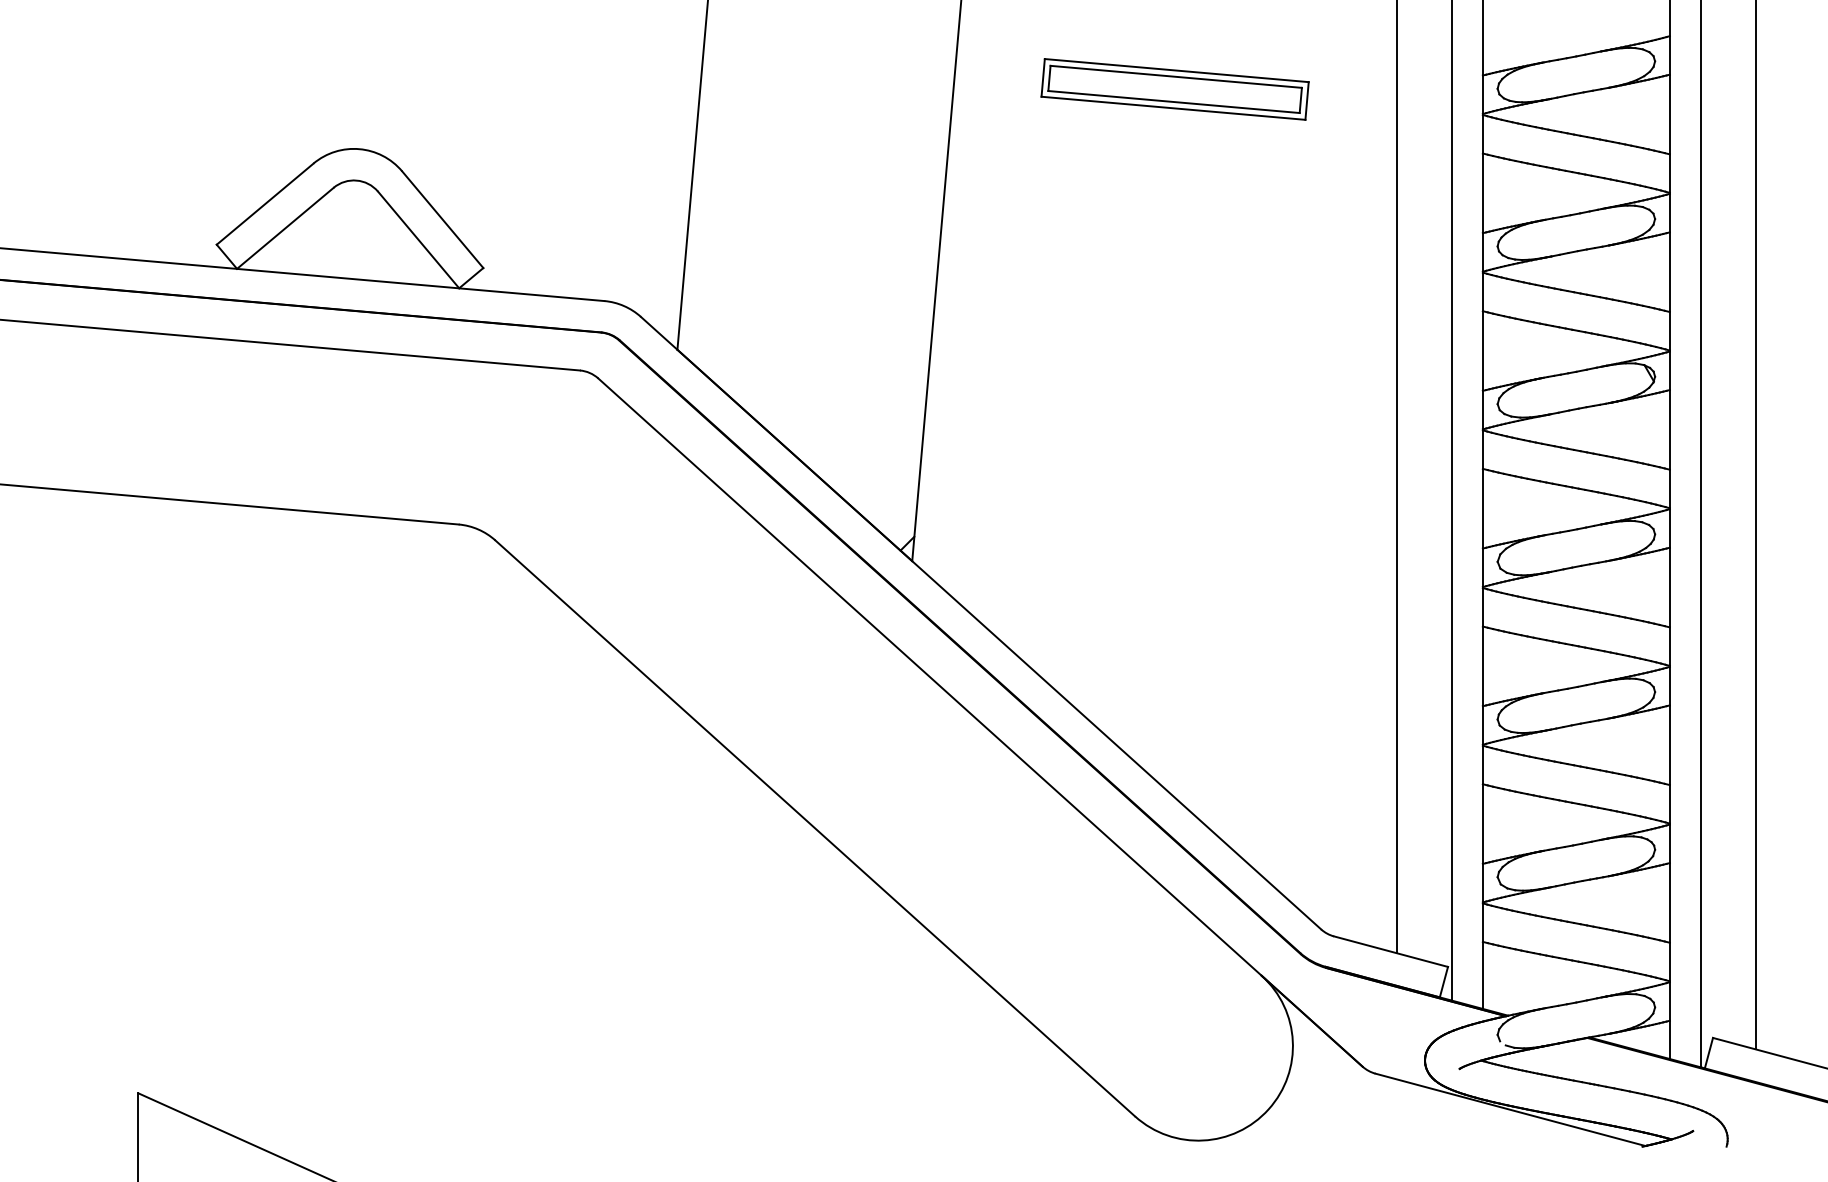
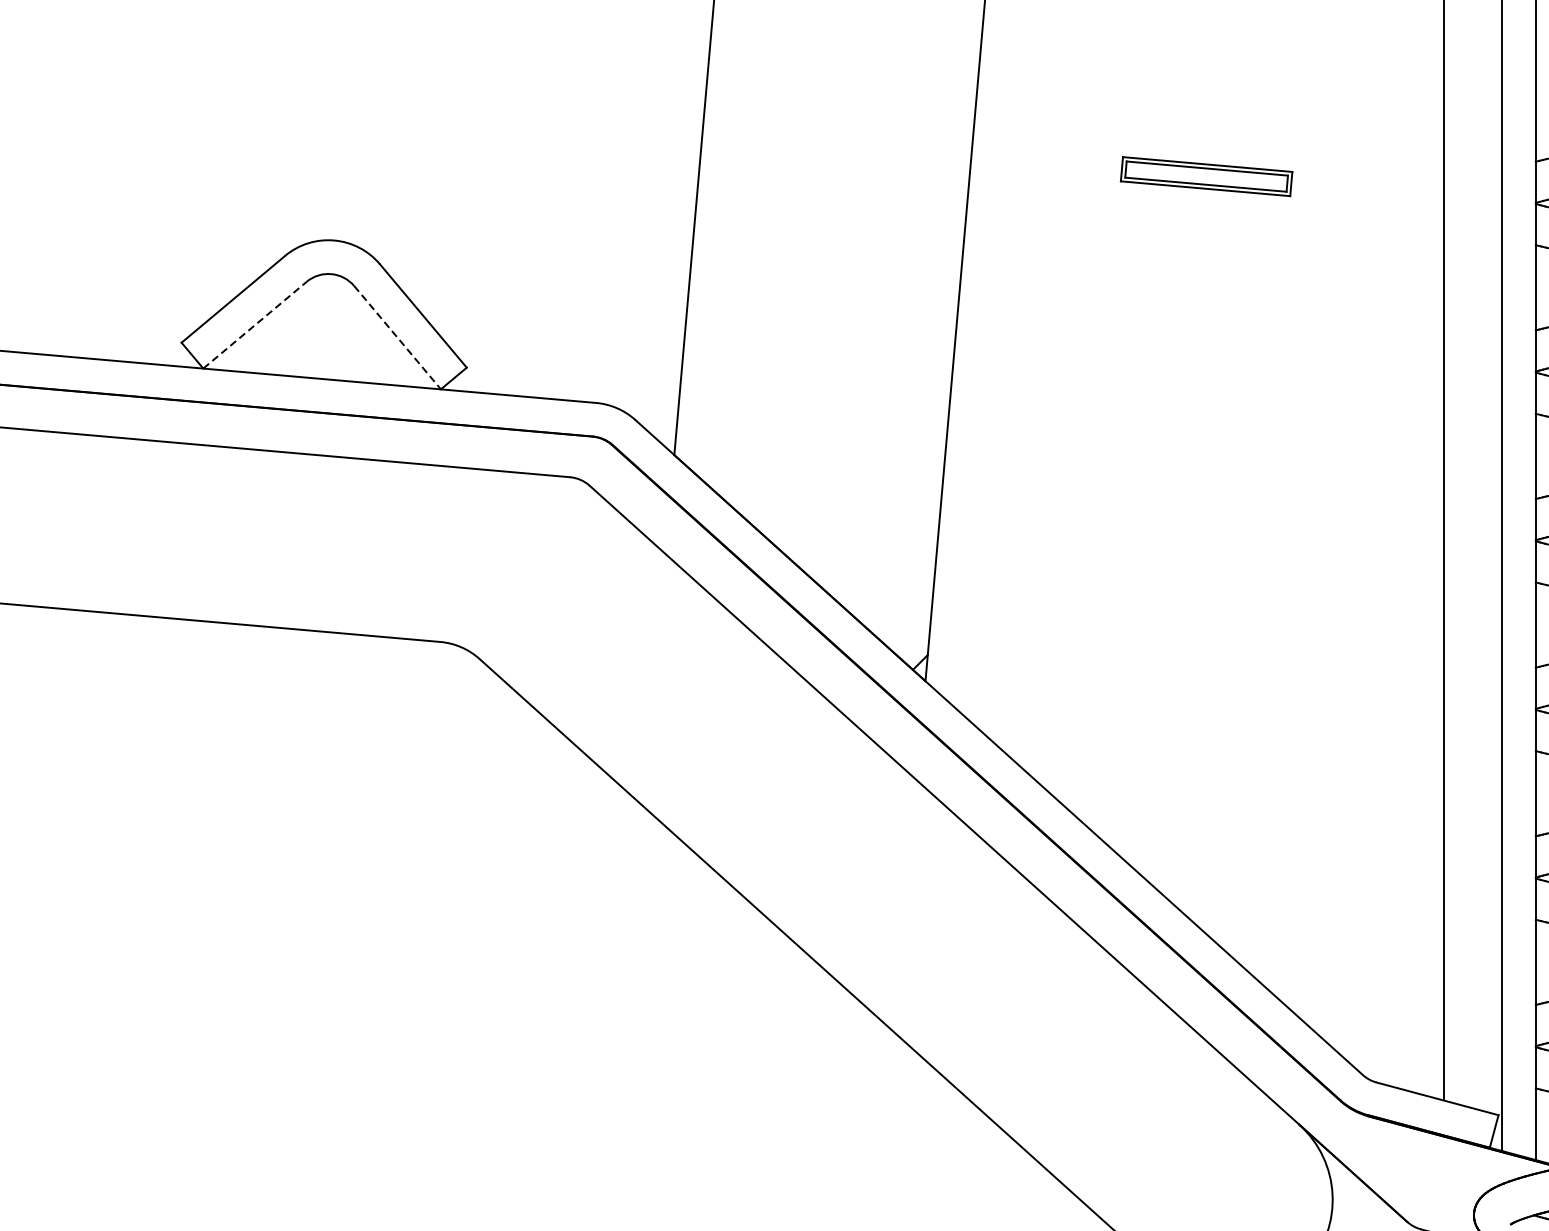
part: (1174, 89) -> (1206, 176), size x0.6
line: (285, 228) -> (255, 325), solid -> dashed
line: (418, 240) -> (397, 338), solid -> dashed

